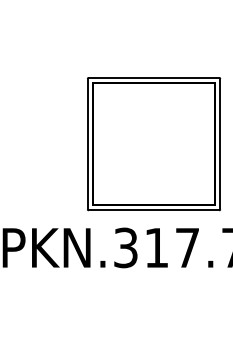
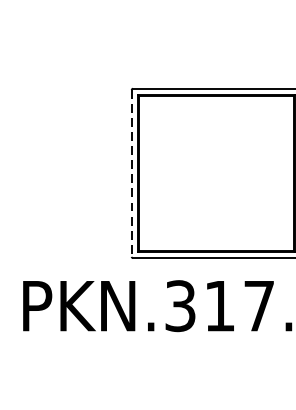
line: (87, 144) -> (131, 173), solid -> dashed

